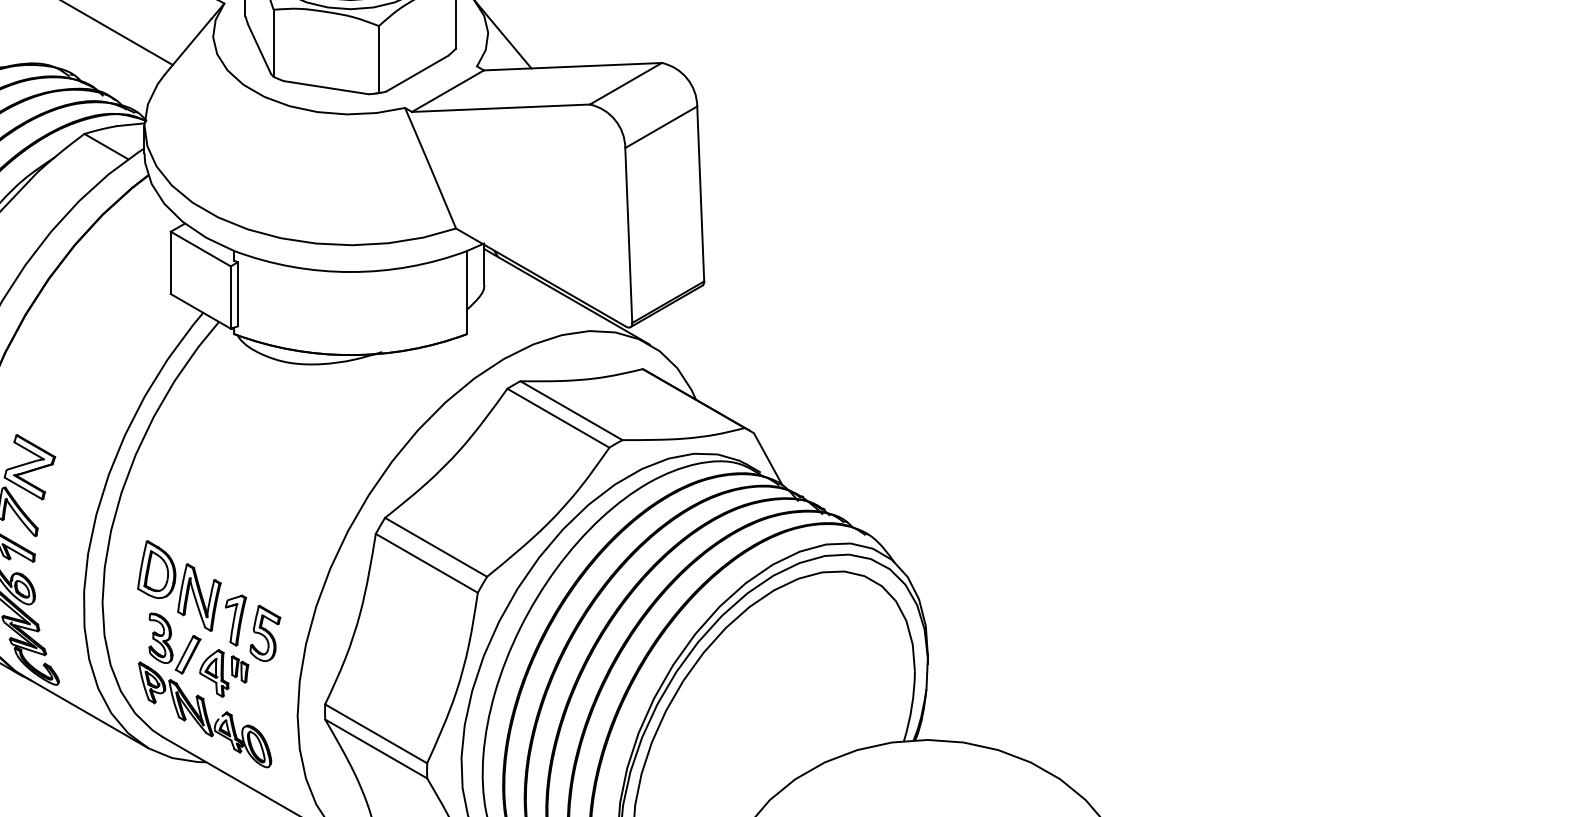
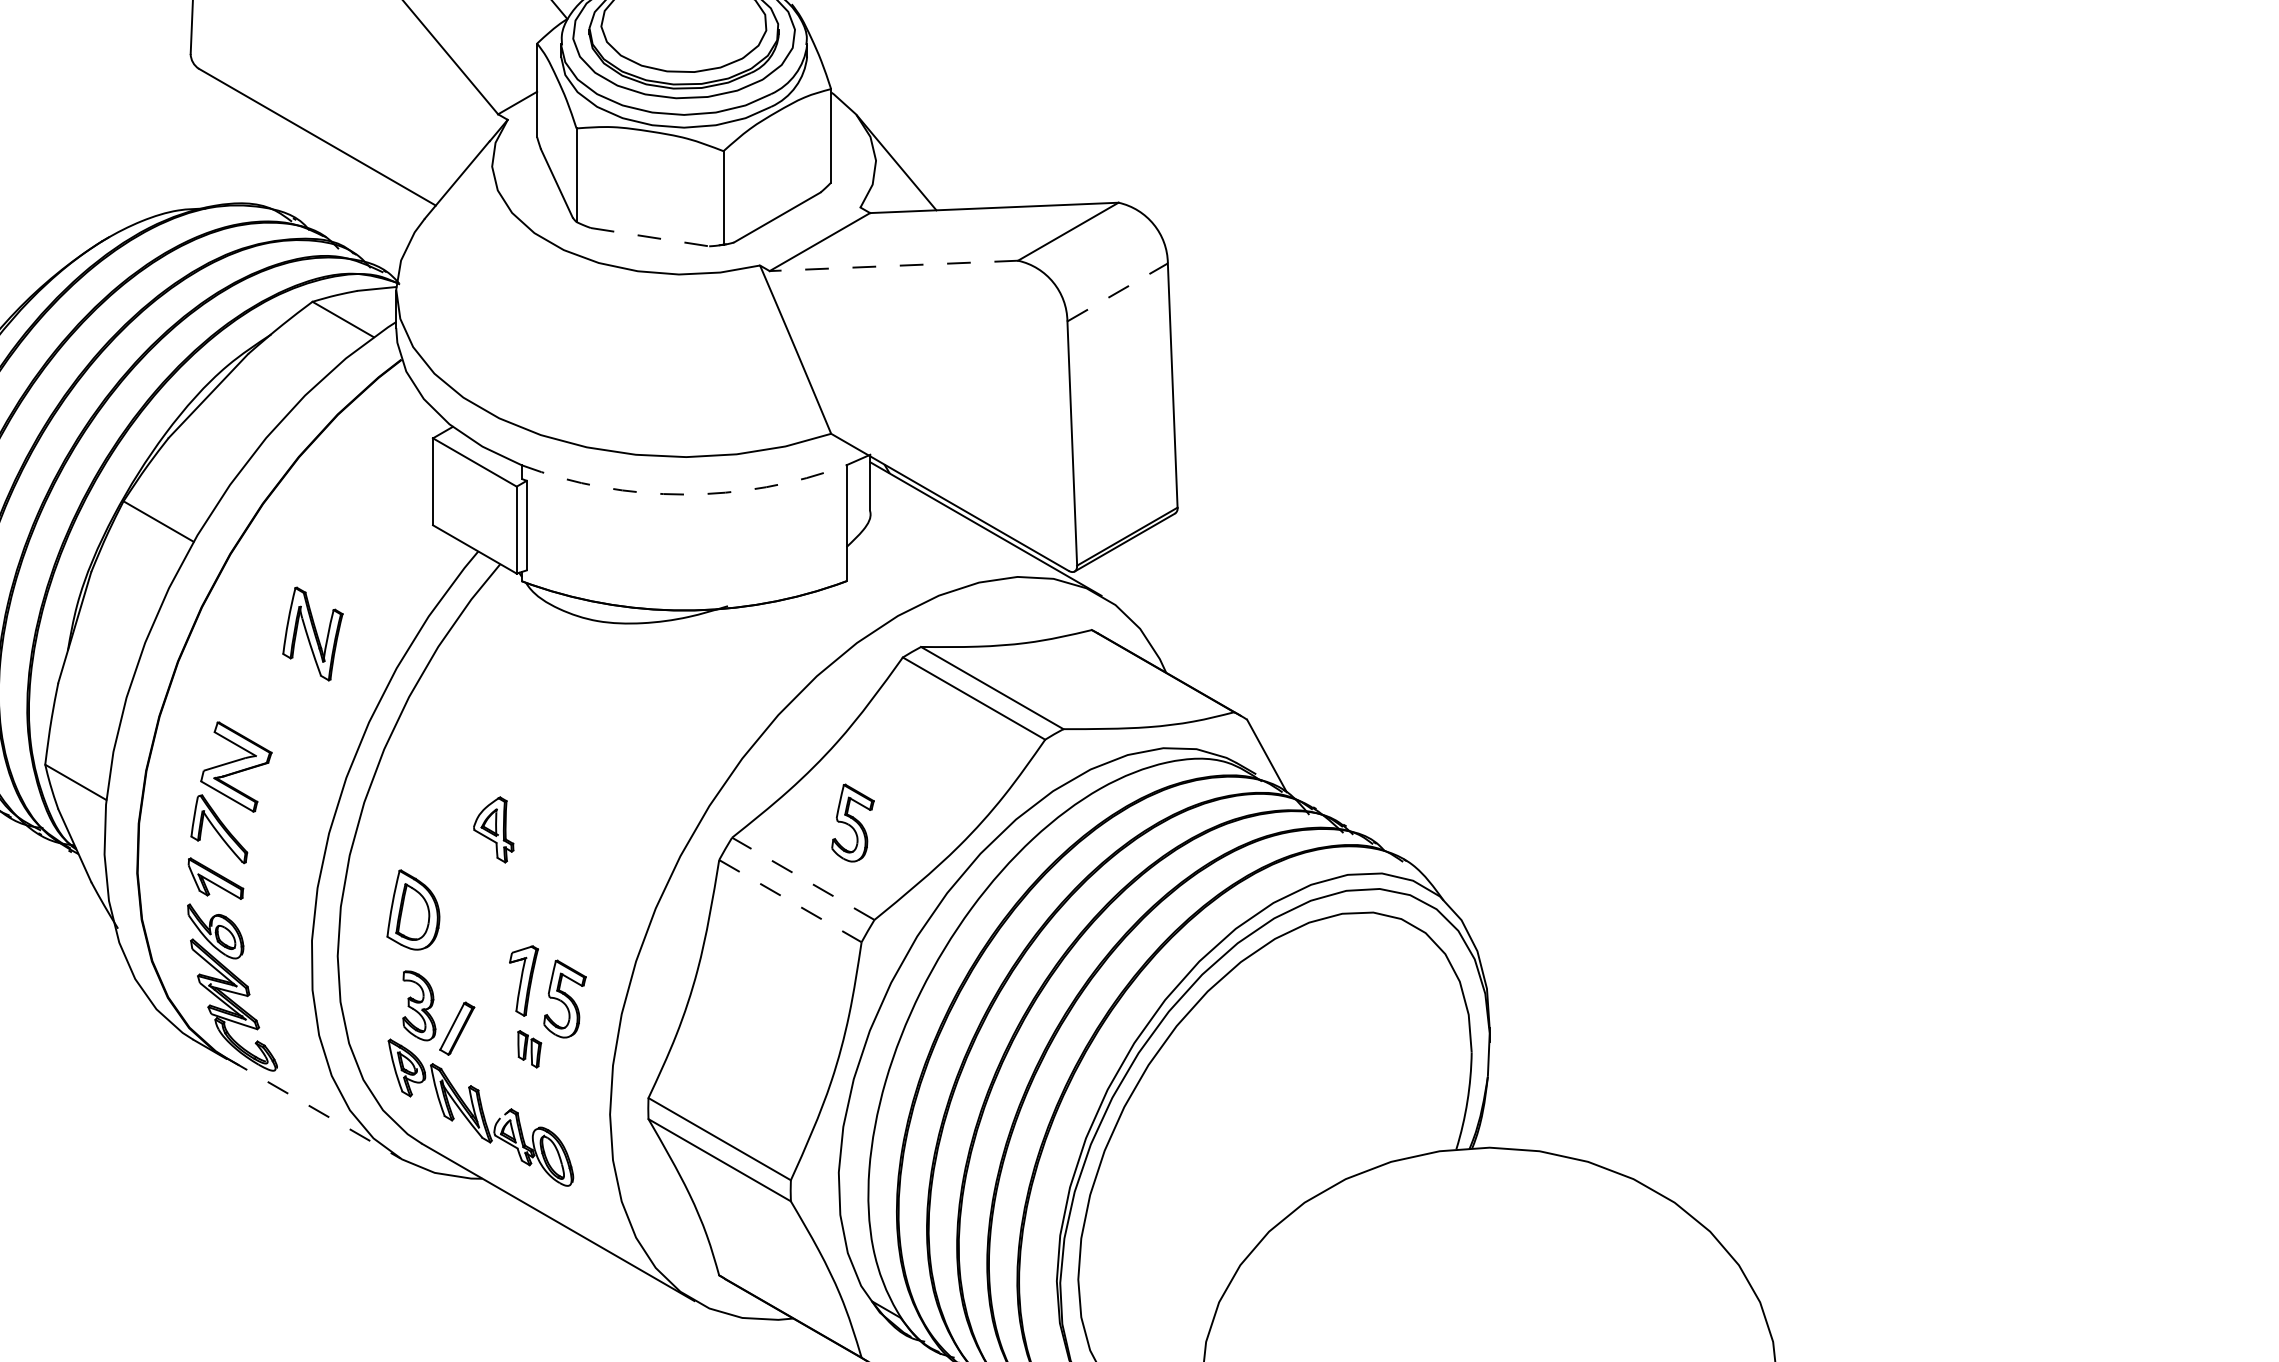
line: (326, 87) -> (650, 237), solid -> dashed
line: (500, 107) -> (893, 265), solid -> dashed
line: (661, 127) -> (1117, 292), solid -> dashed
arc: (350, 272) -> (684, 494), solid -> dashed
part: (471, 506) -> (852, 822), added
line: (435, 547) -> (802, 878), solid -> dashed
line: (426, 563) -> (790, 901), solid -> dashed
part: (199, 597) -> (312, 633), moved
part: (214, 673) -> (493, 829), moved
line: (85, 711) -> (314, 1108), solid -> dashed

